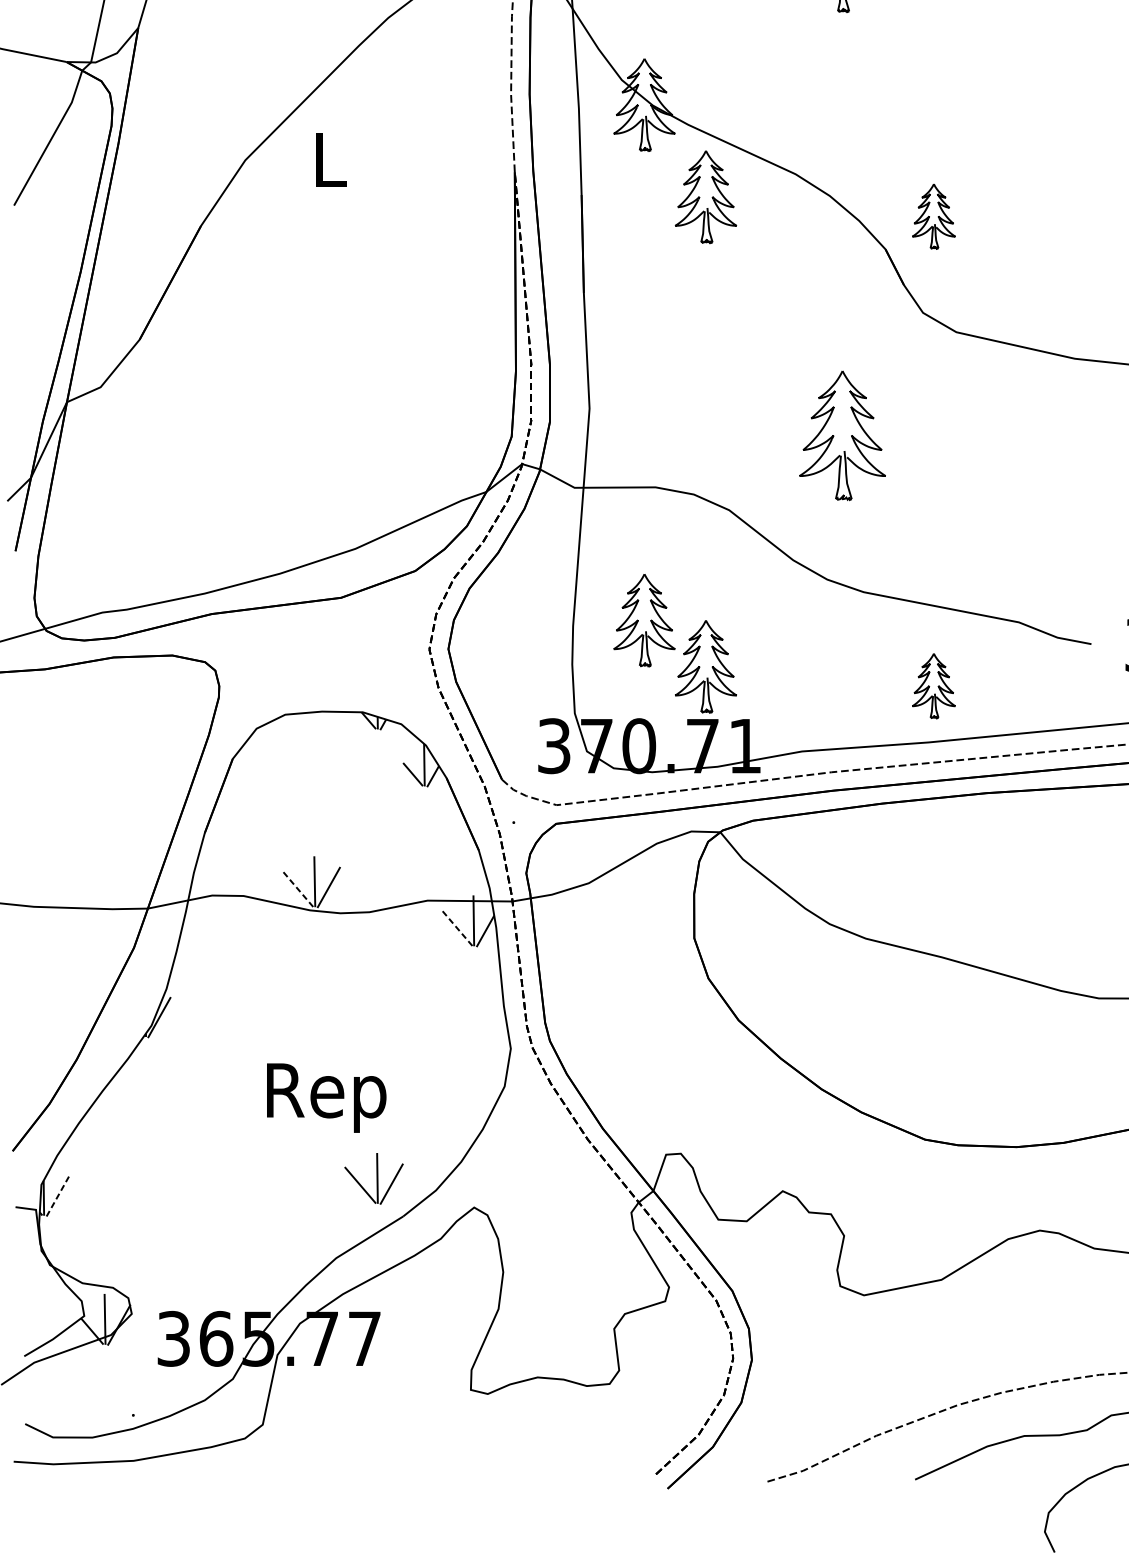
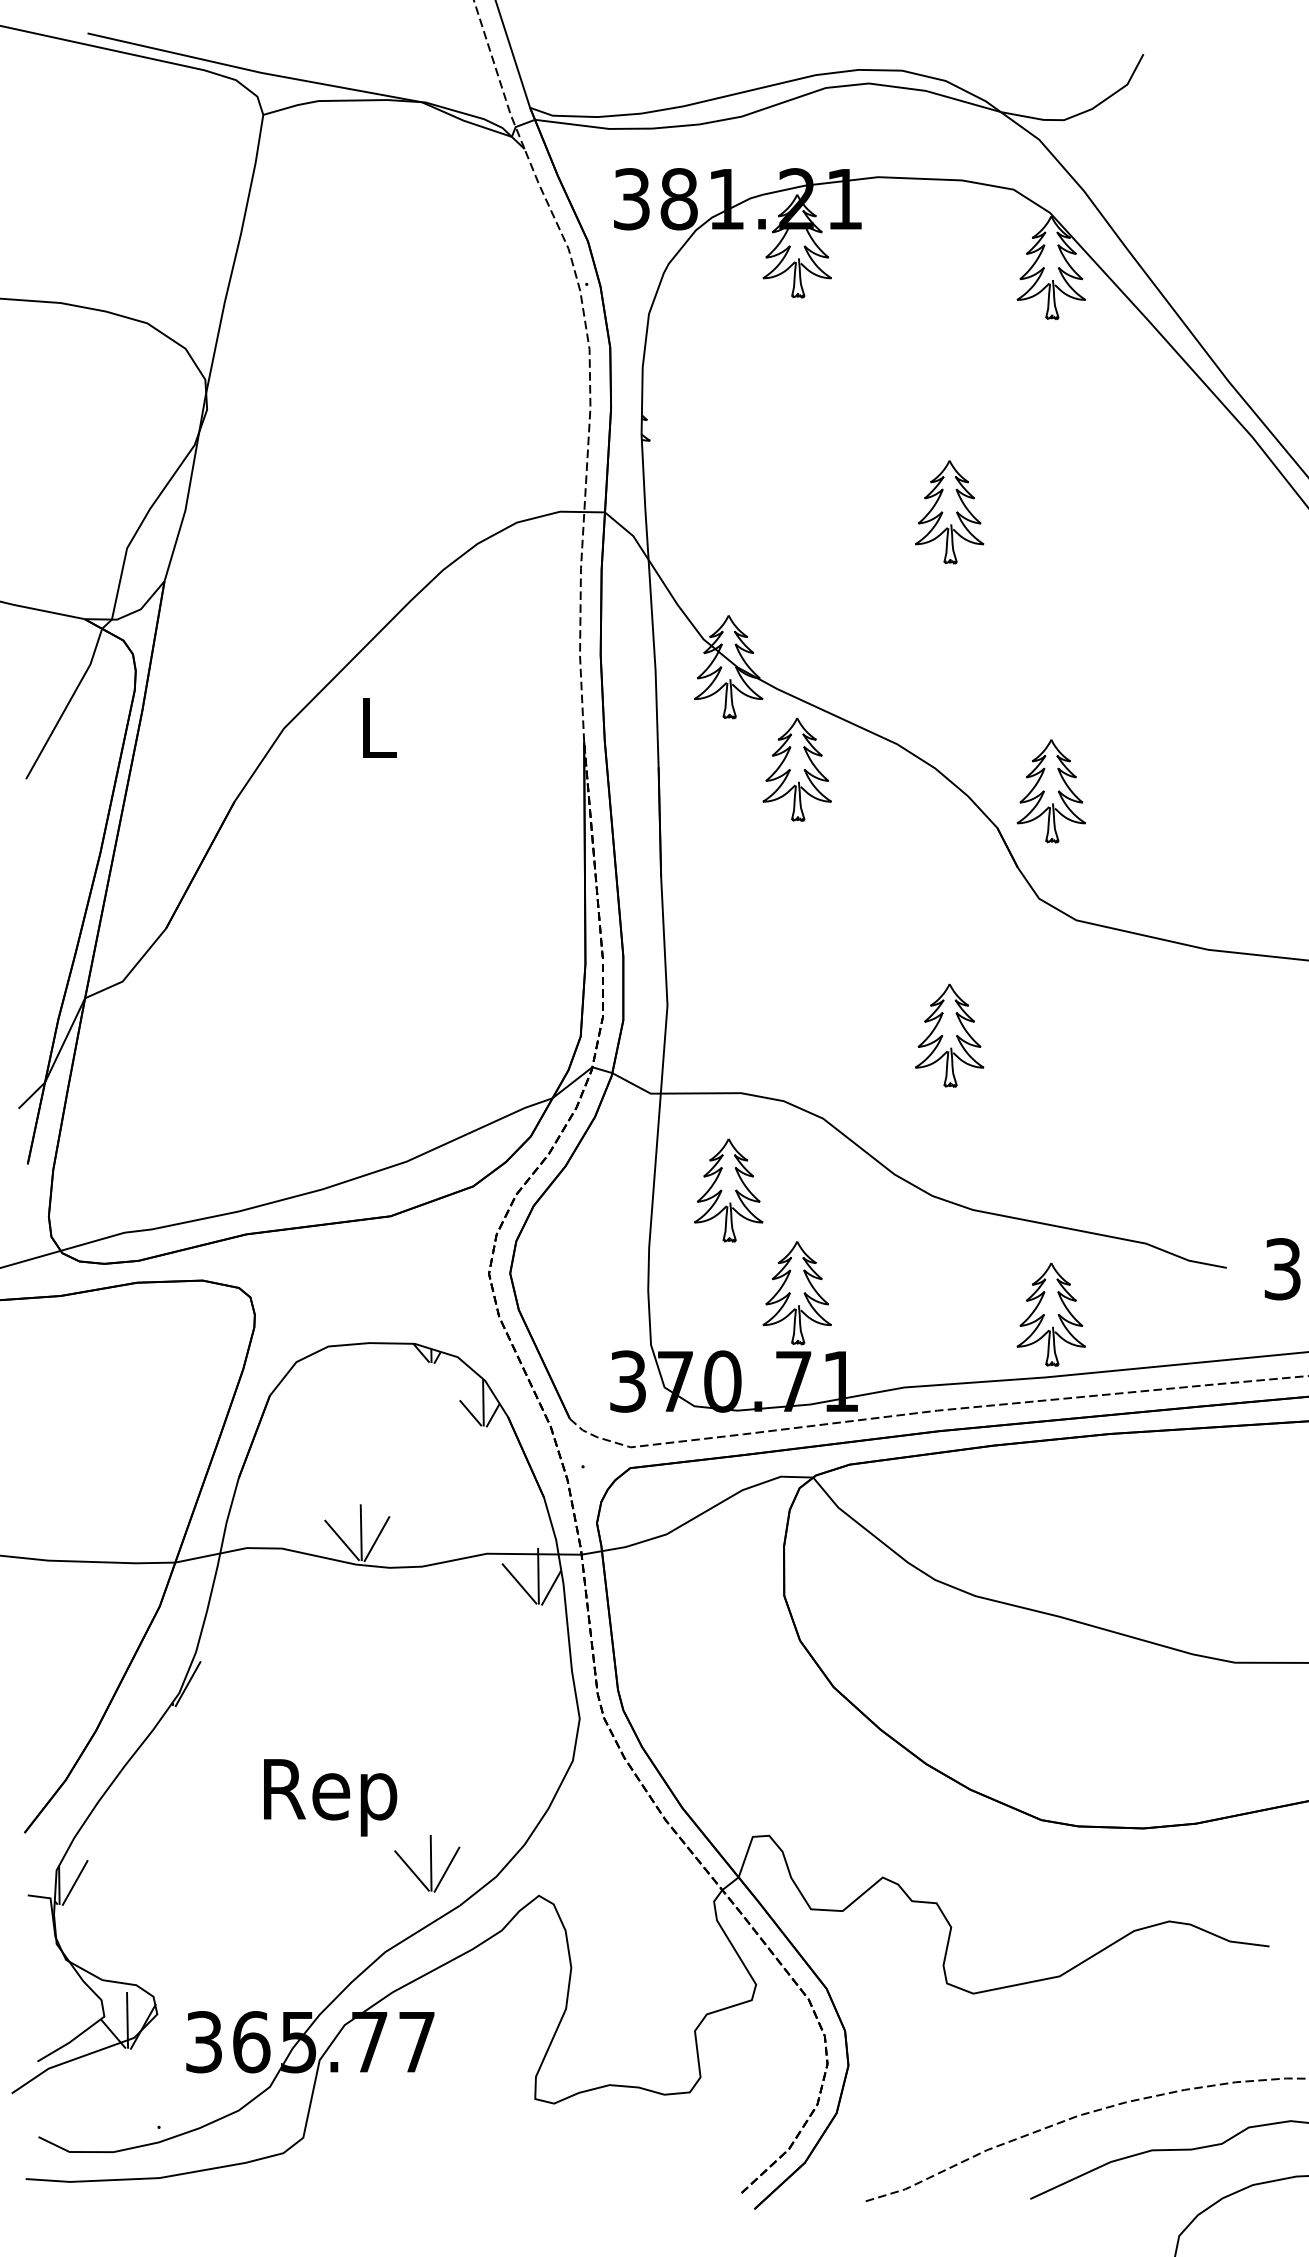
part: (933, 216) -> (1050, 791), size x1.43
part: (842, 435) -> (949, 1035), size x0.71
part: (644, 620) -> (728, 1190), moved
part: (933, 685) -> (1050, 1314), size x1.43
line: (297, 888) -> (342, 1540), dashed -> solid
line: (456, 927) -> (519, 1583), dashed -> solid
text: (326, 1097) -> (330, 1797), moved
line: (58, 1195) -> (75, 1882), dashed -> solid

